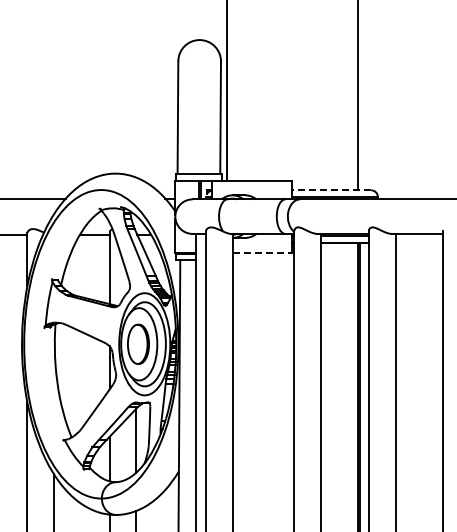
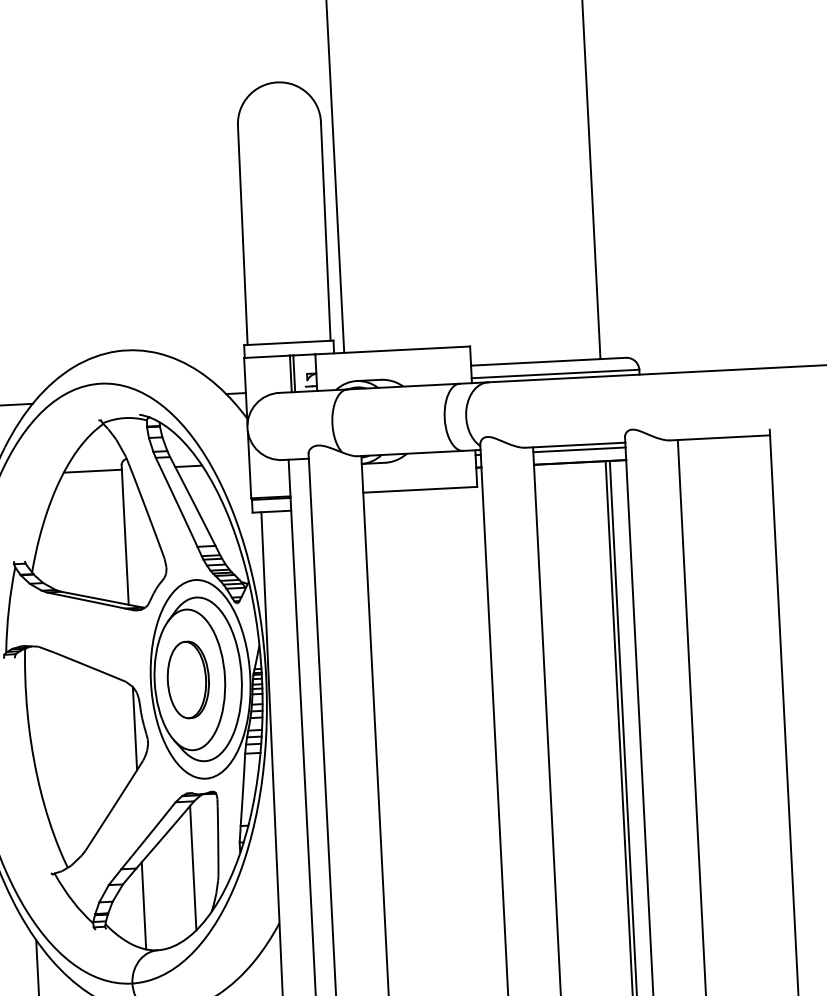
line: (331, 190) -> (548, 361), dashed -> solid
line: (262, 252) -> (420, 489), dashed -> solid

